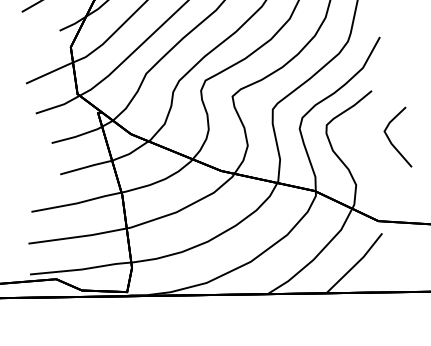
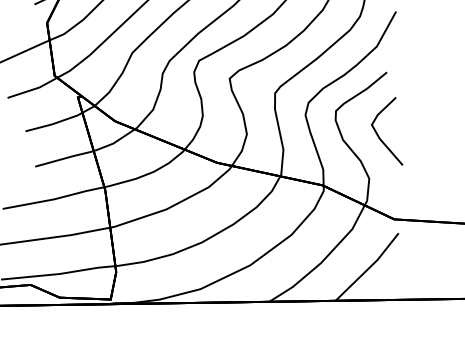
line: (390, 139) -> (378, 133), moved

